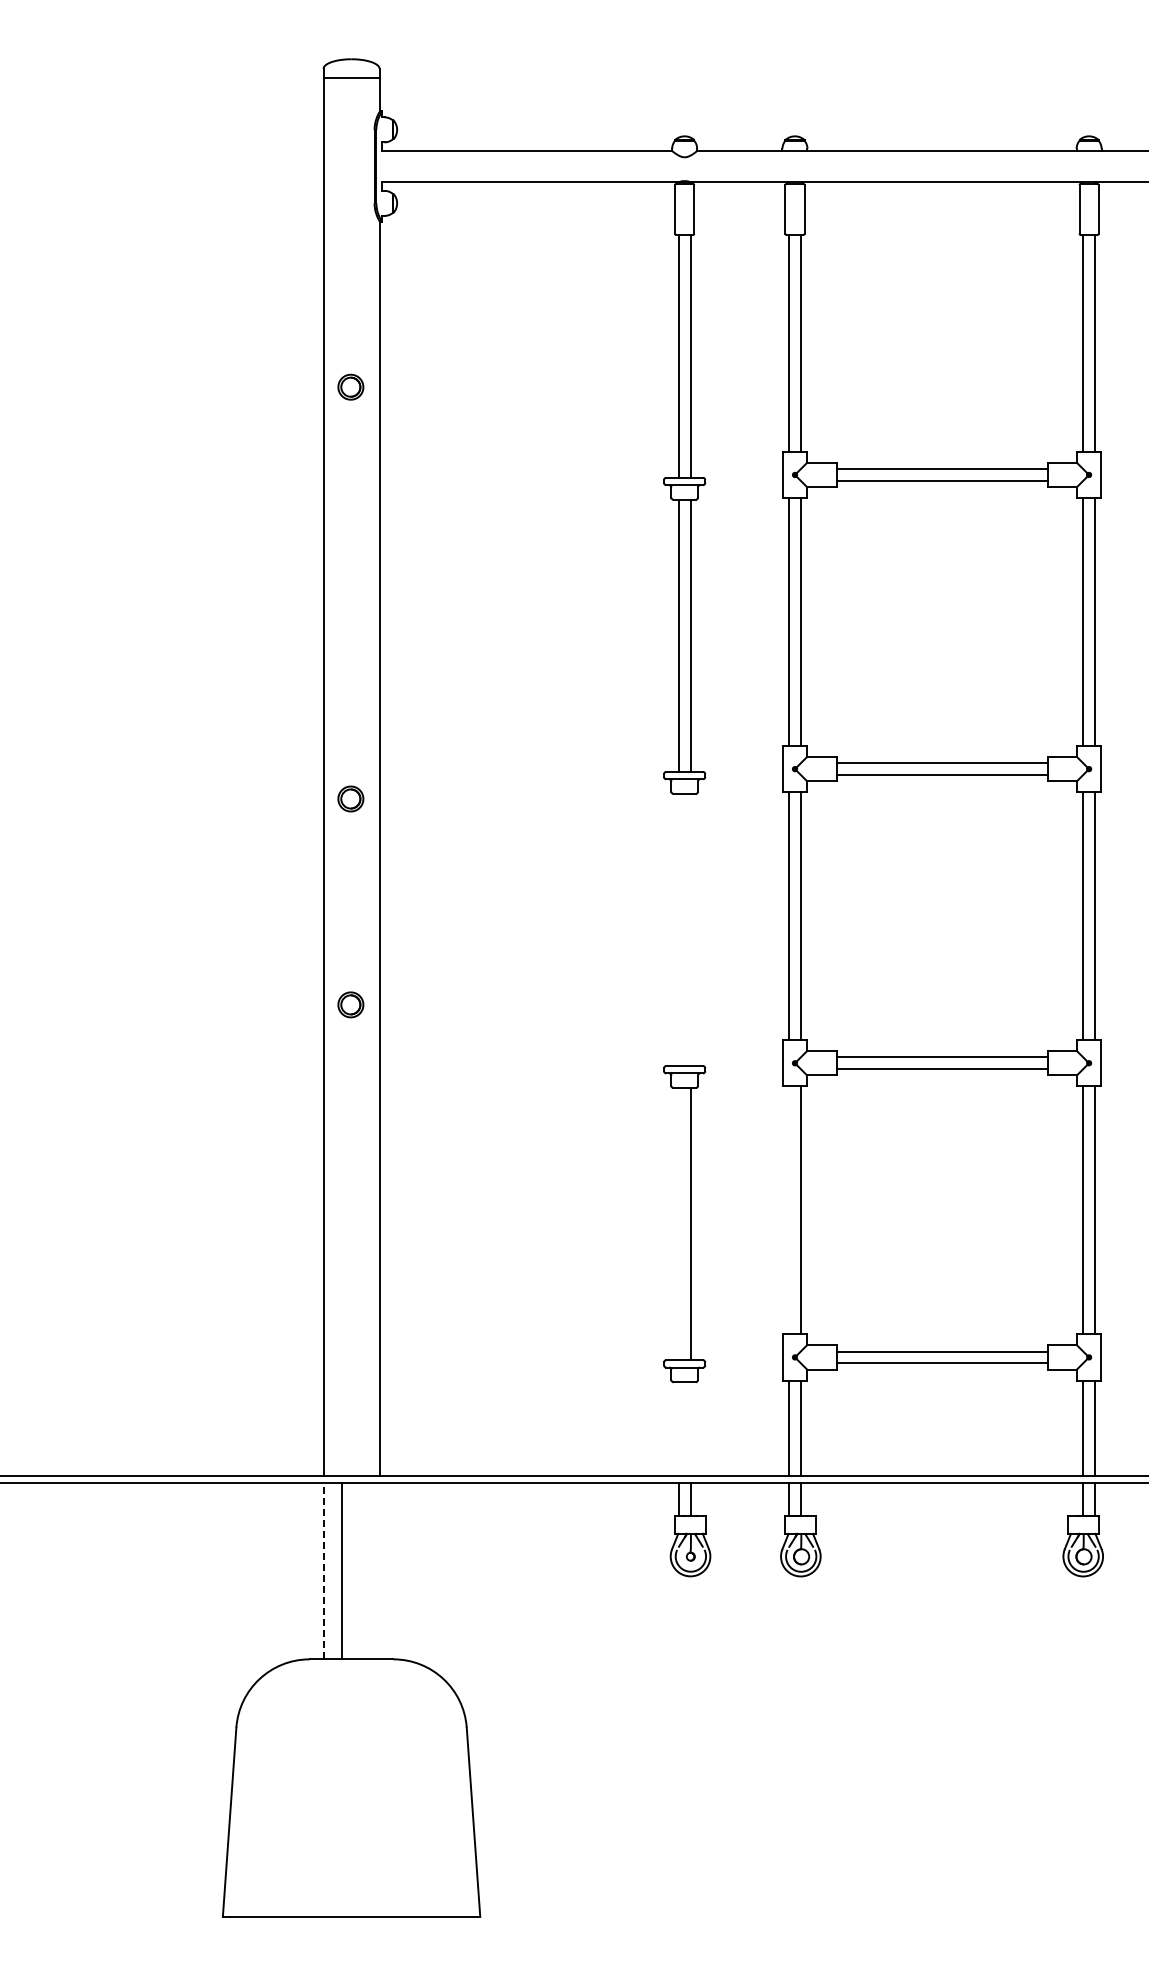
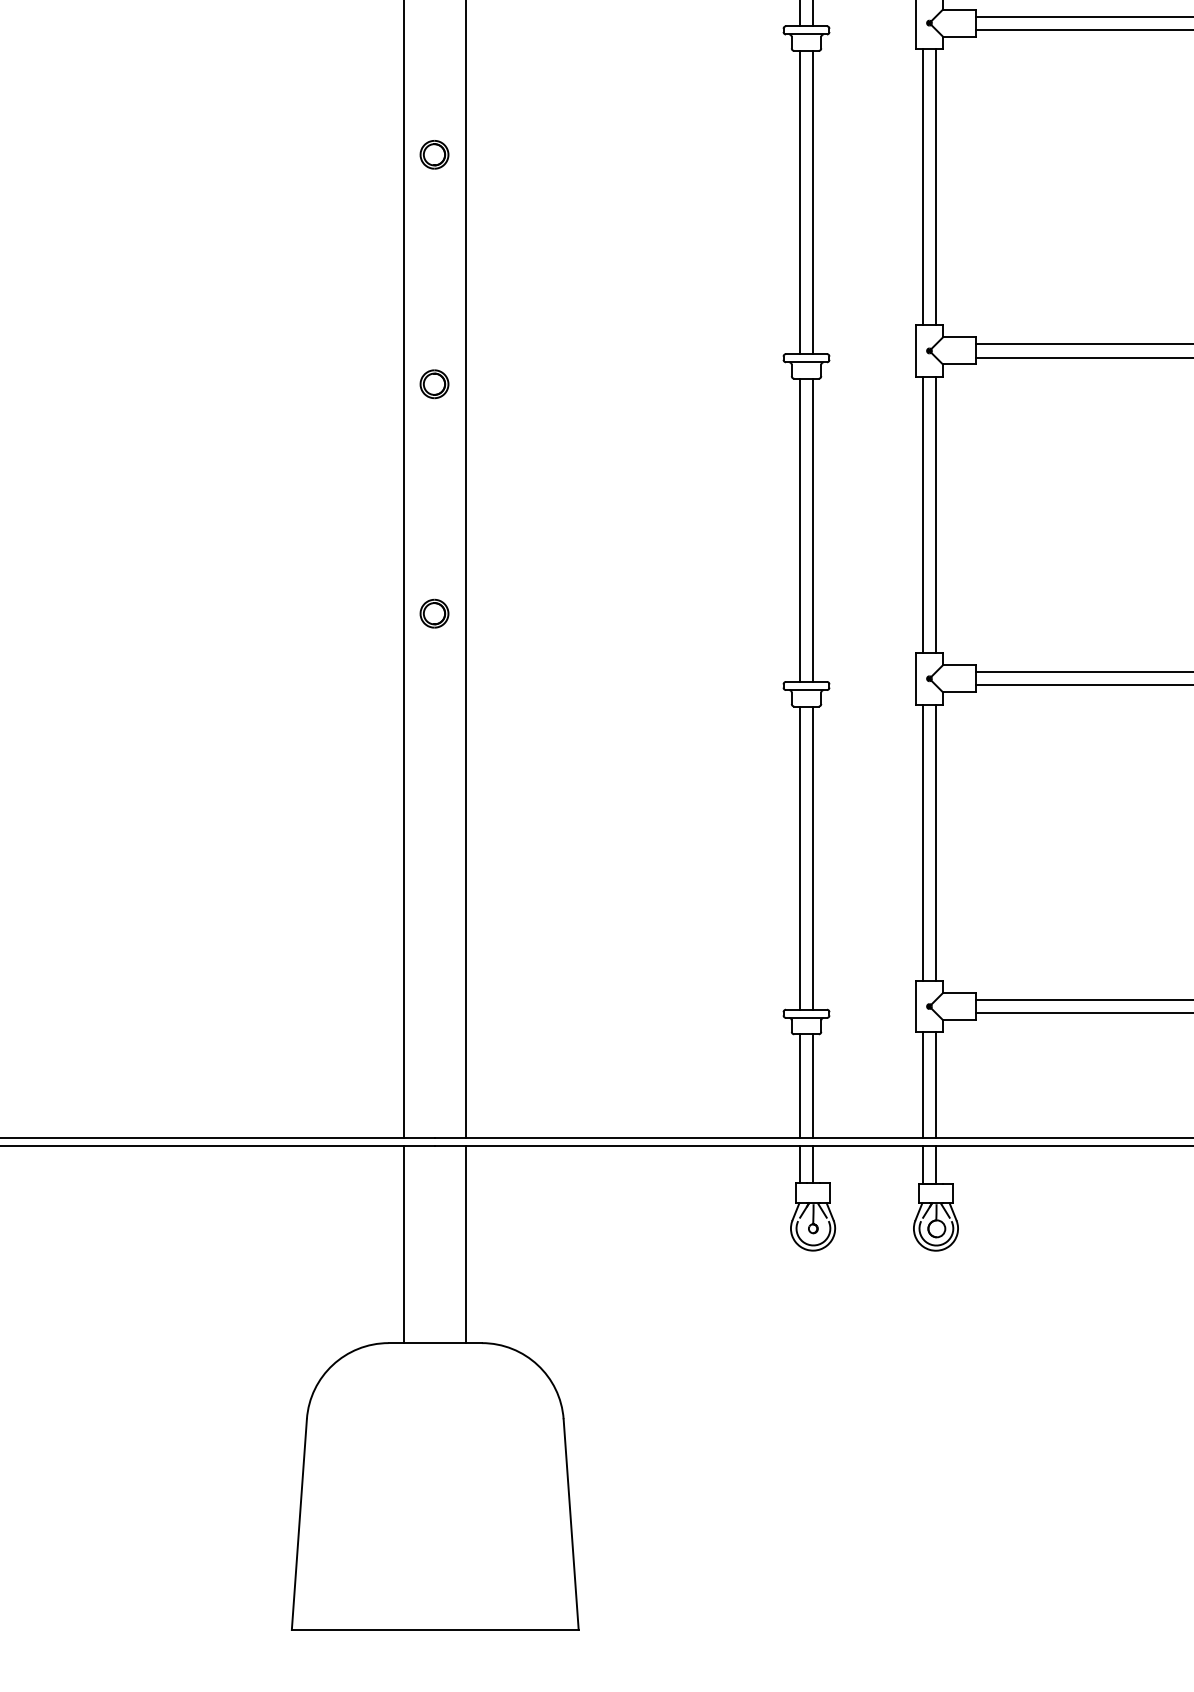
part: (350, 592) -> (434, 154), added
line: (678, 930) -> (799, 530), added
line: (690, 930) -> (813, 530), added
line: (789, 1210) -> (923, 842), added
line: (678, 1224) -> (799, 858), added
line: (678, 1428) -> (799, 1085), added
line: (690, 1428) -> (813, 1085), added
line: (323, 1570) -> (403, 1244), dashed -> solid
line: (341, 1570) -> (466, 1244), moved

